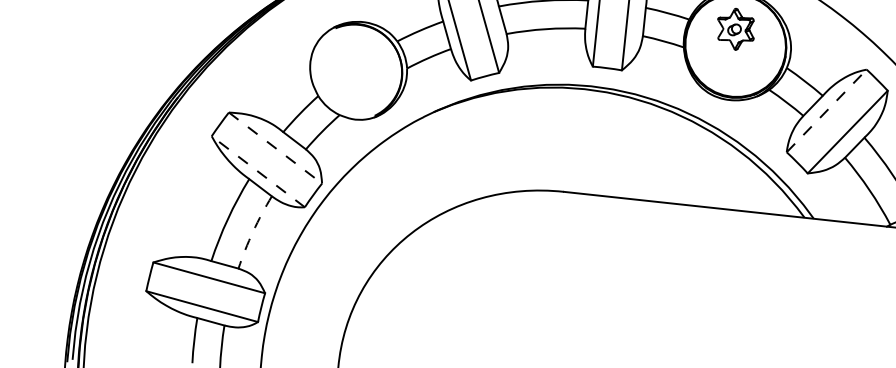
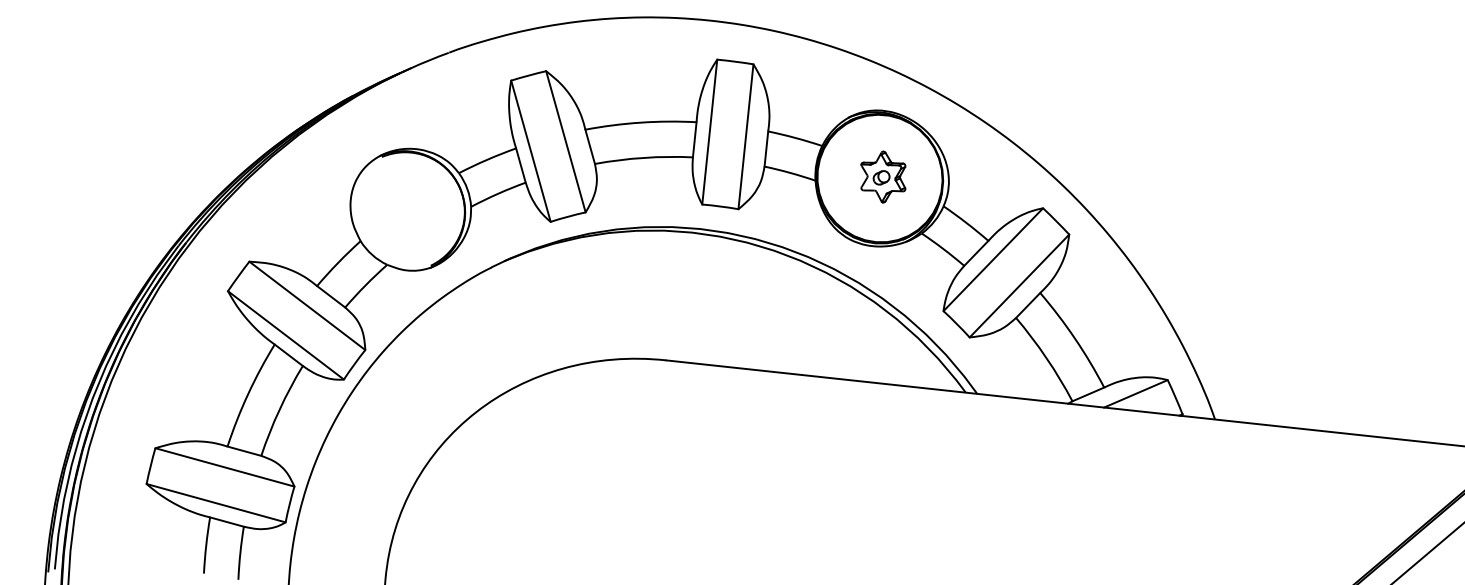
part: (736, 28) -> (883, 176), moved
line: (826, 110) -> (993, 259), dashed -> solid
line: (275, 147) -> (307, 305), dashed -> solid
line: (257, 171) -> (285, 335), dashed -> solid
arc: (253, 231) -> (279, 409), dashed -> solid

